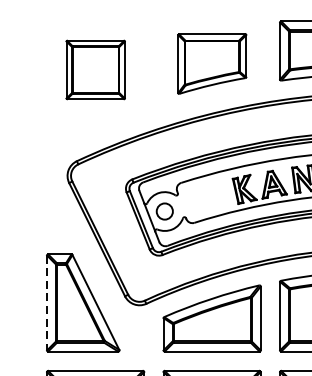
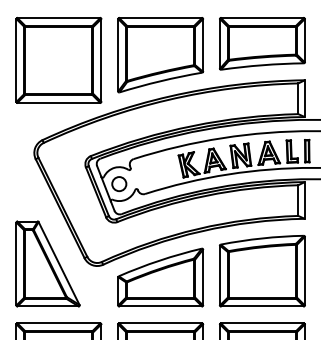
part: (211, 64) -> (160, 55), size x1.43
part: (95, 70) -> (58, 60), size x1.67
line: (47, 303) -> (16, 264), dashed -> solid

